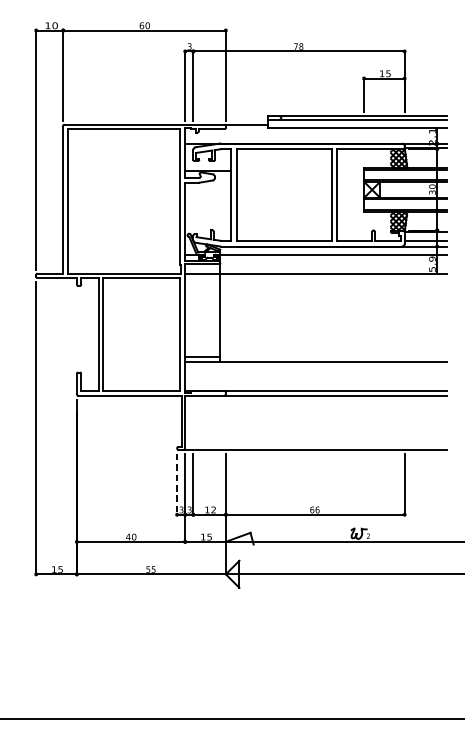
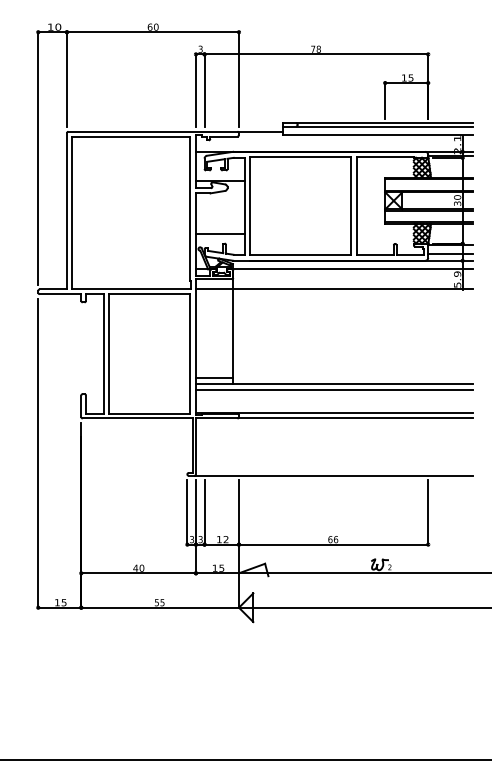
line: (207, 220) -> (219, 233), added
line: (315, 369) -> (333, 390), added
line: (177, 484) -> (187, 512), dashed -> solid

